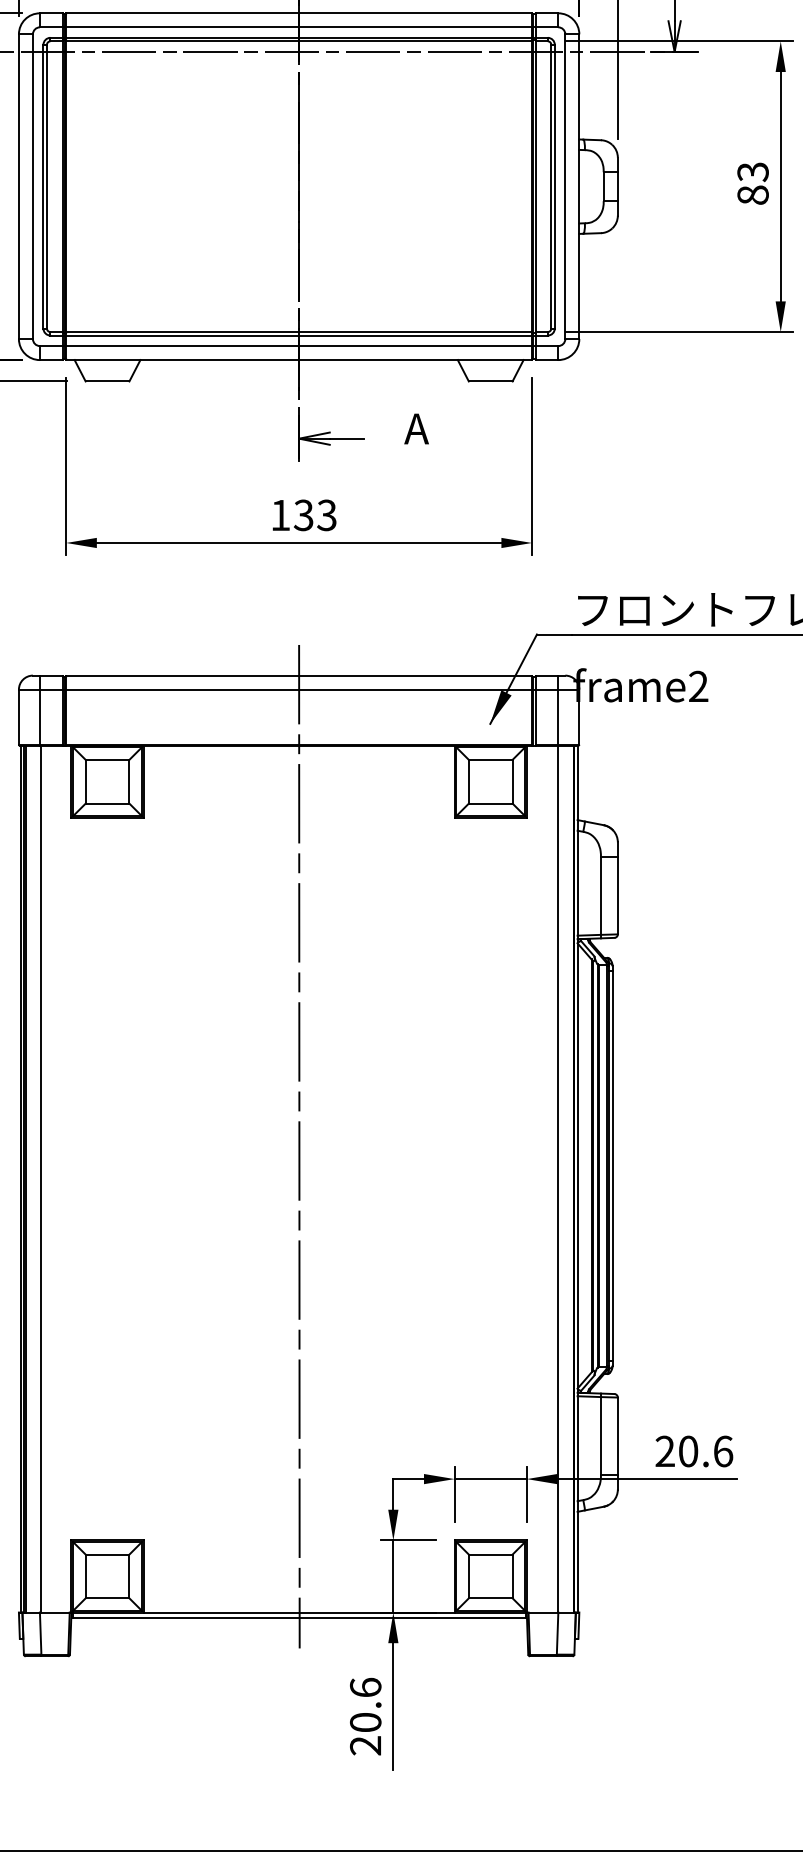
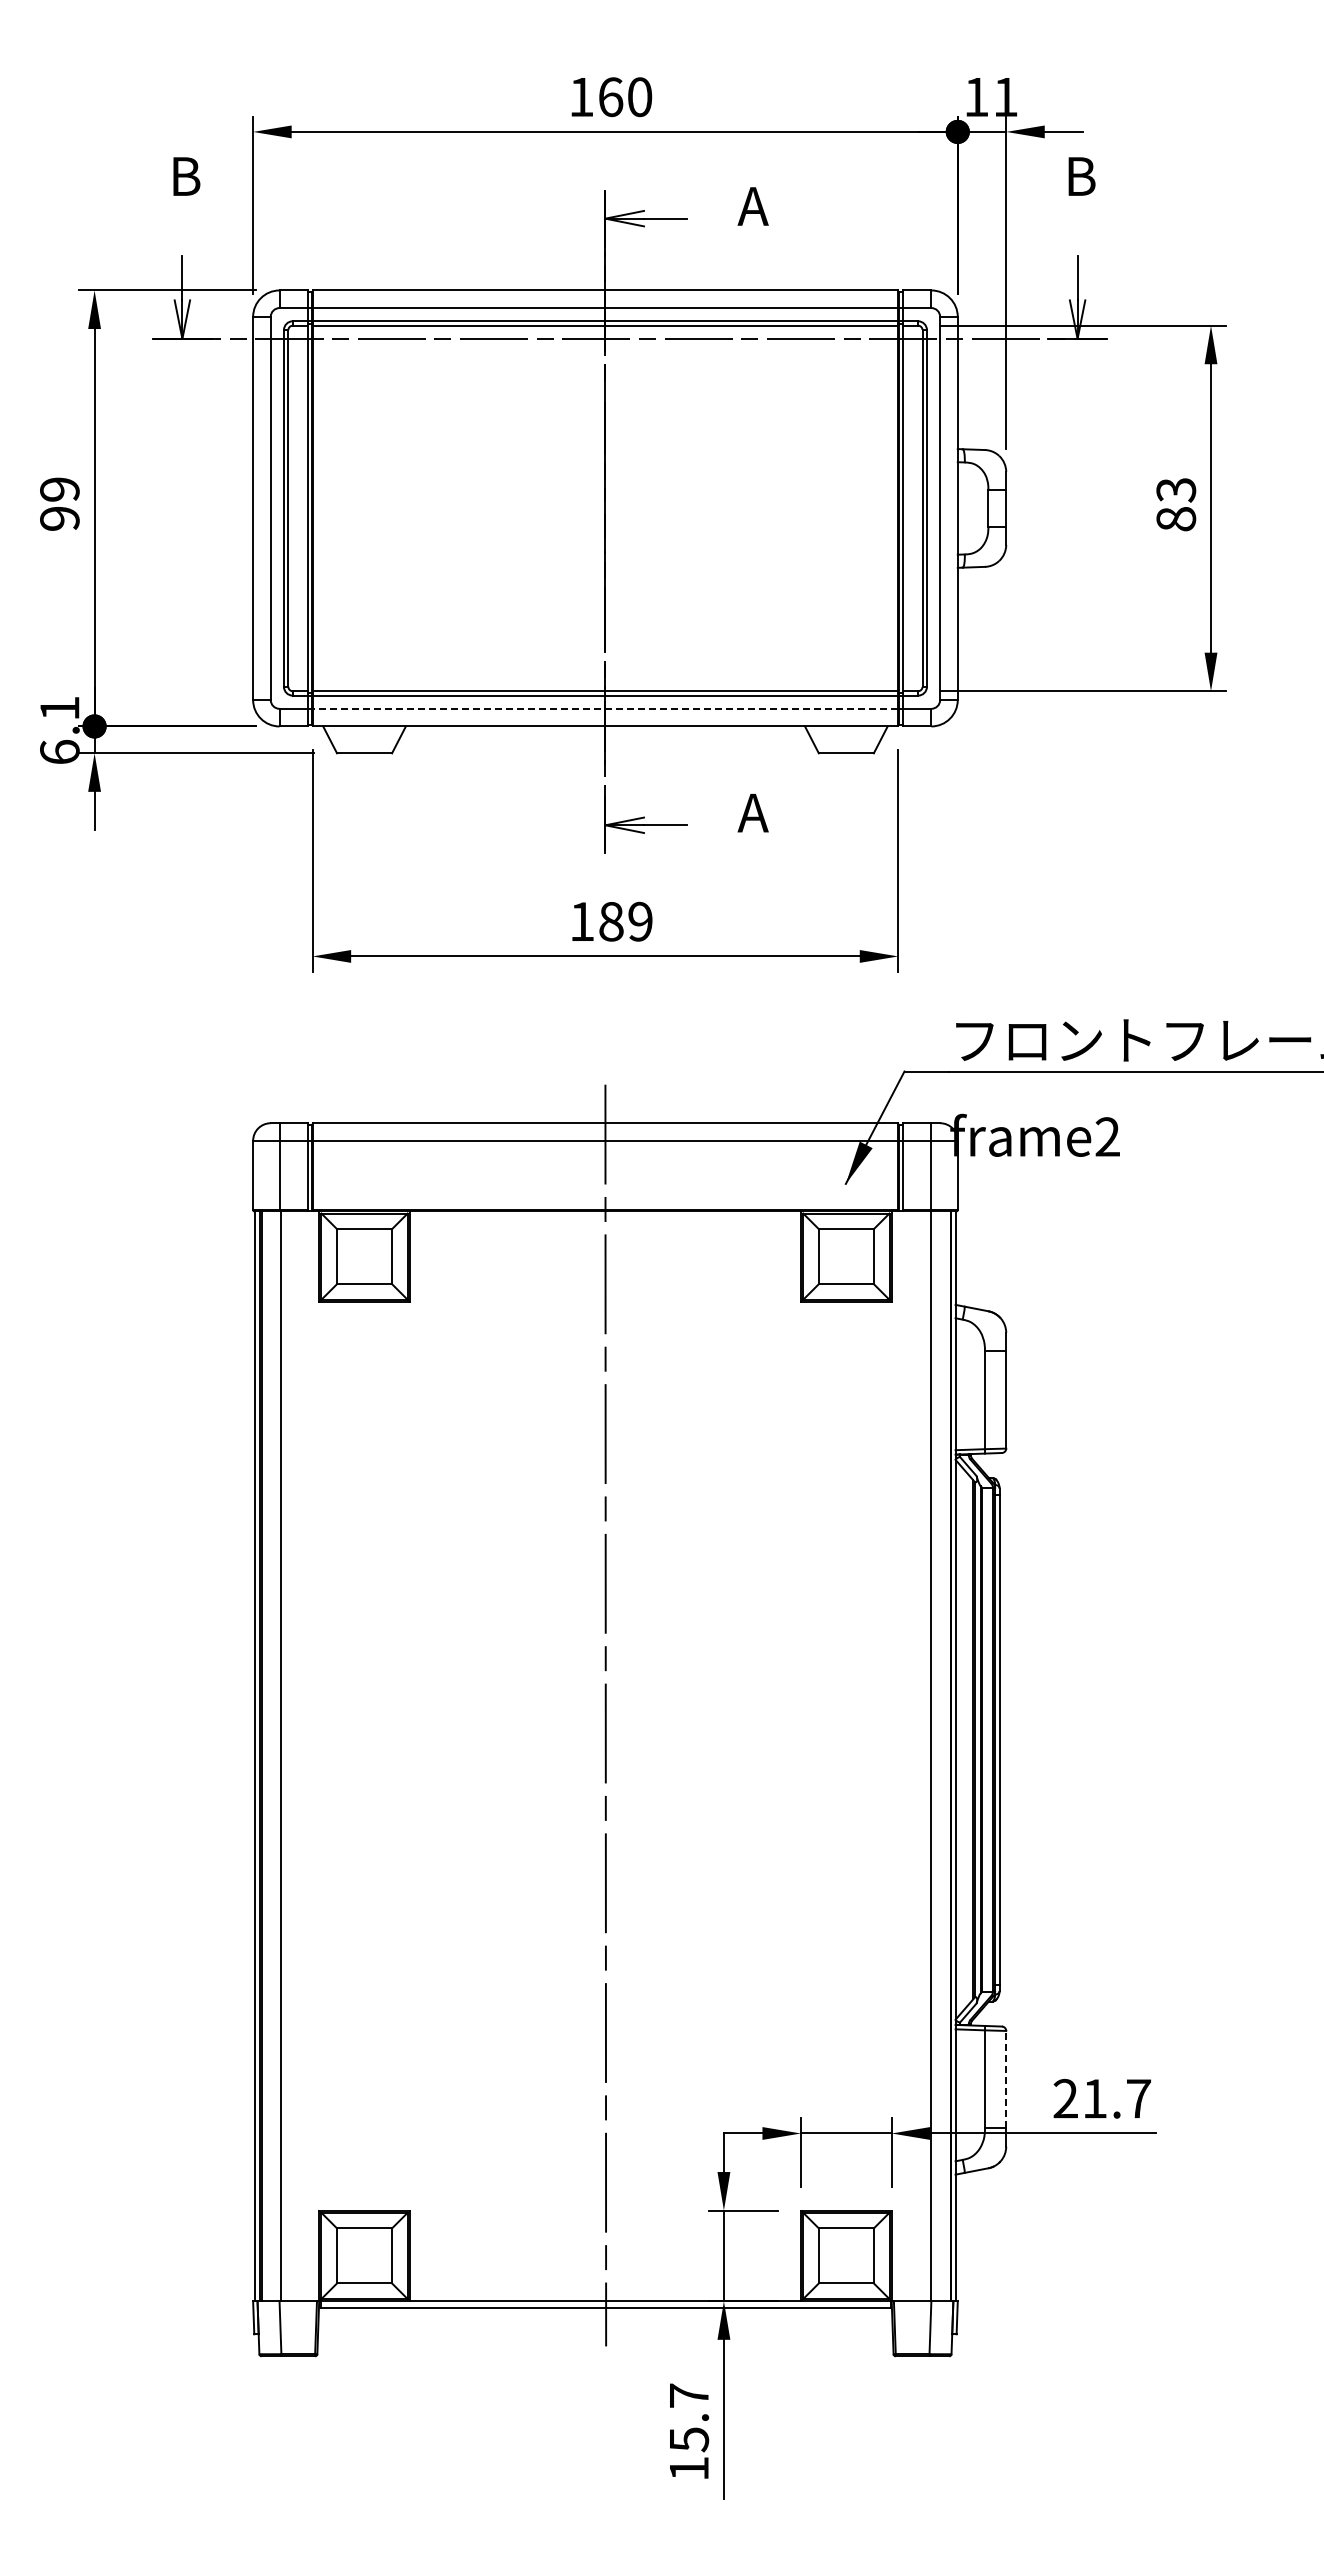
line: (299, 345) -> (605, 708), solid -> dashed
text: (315, 515) -> (625, 921), 133 -> 189
line: (618, 1436) -> (1006, 2079), solid -> dashed
text: (706, 1451) -> (1117, 2098), 20.6 -> 21.7
text: (365, 1716) -> (689, 2431), 20.6 -> 15.7

